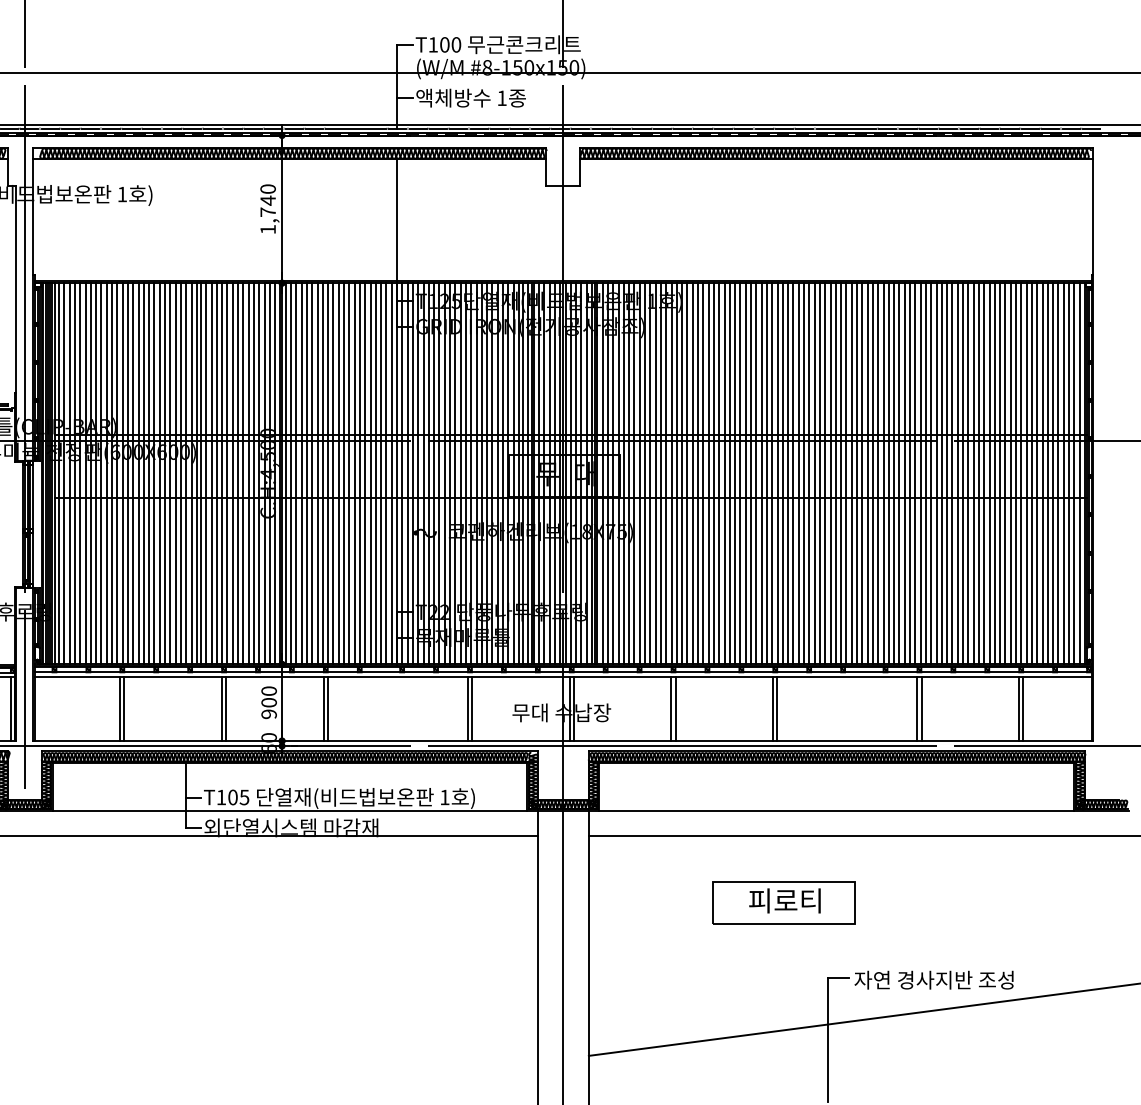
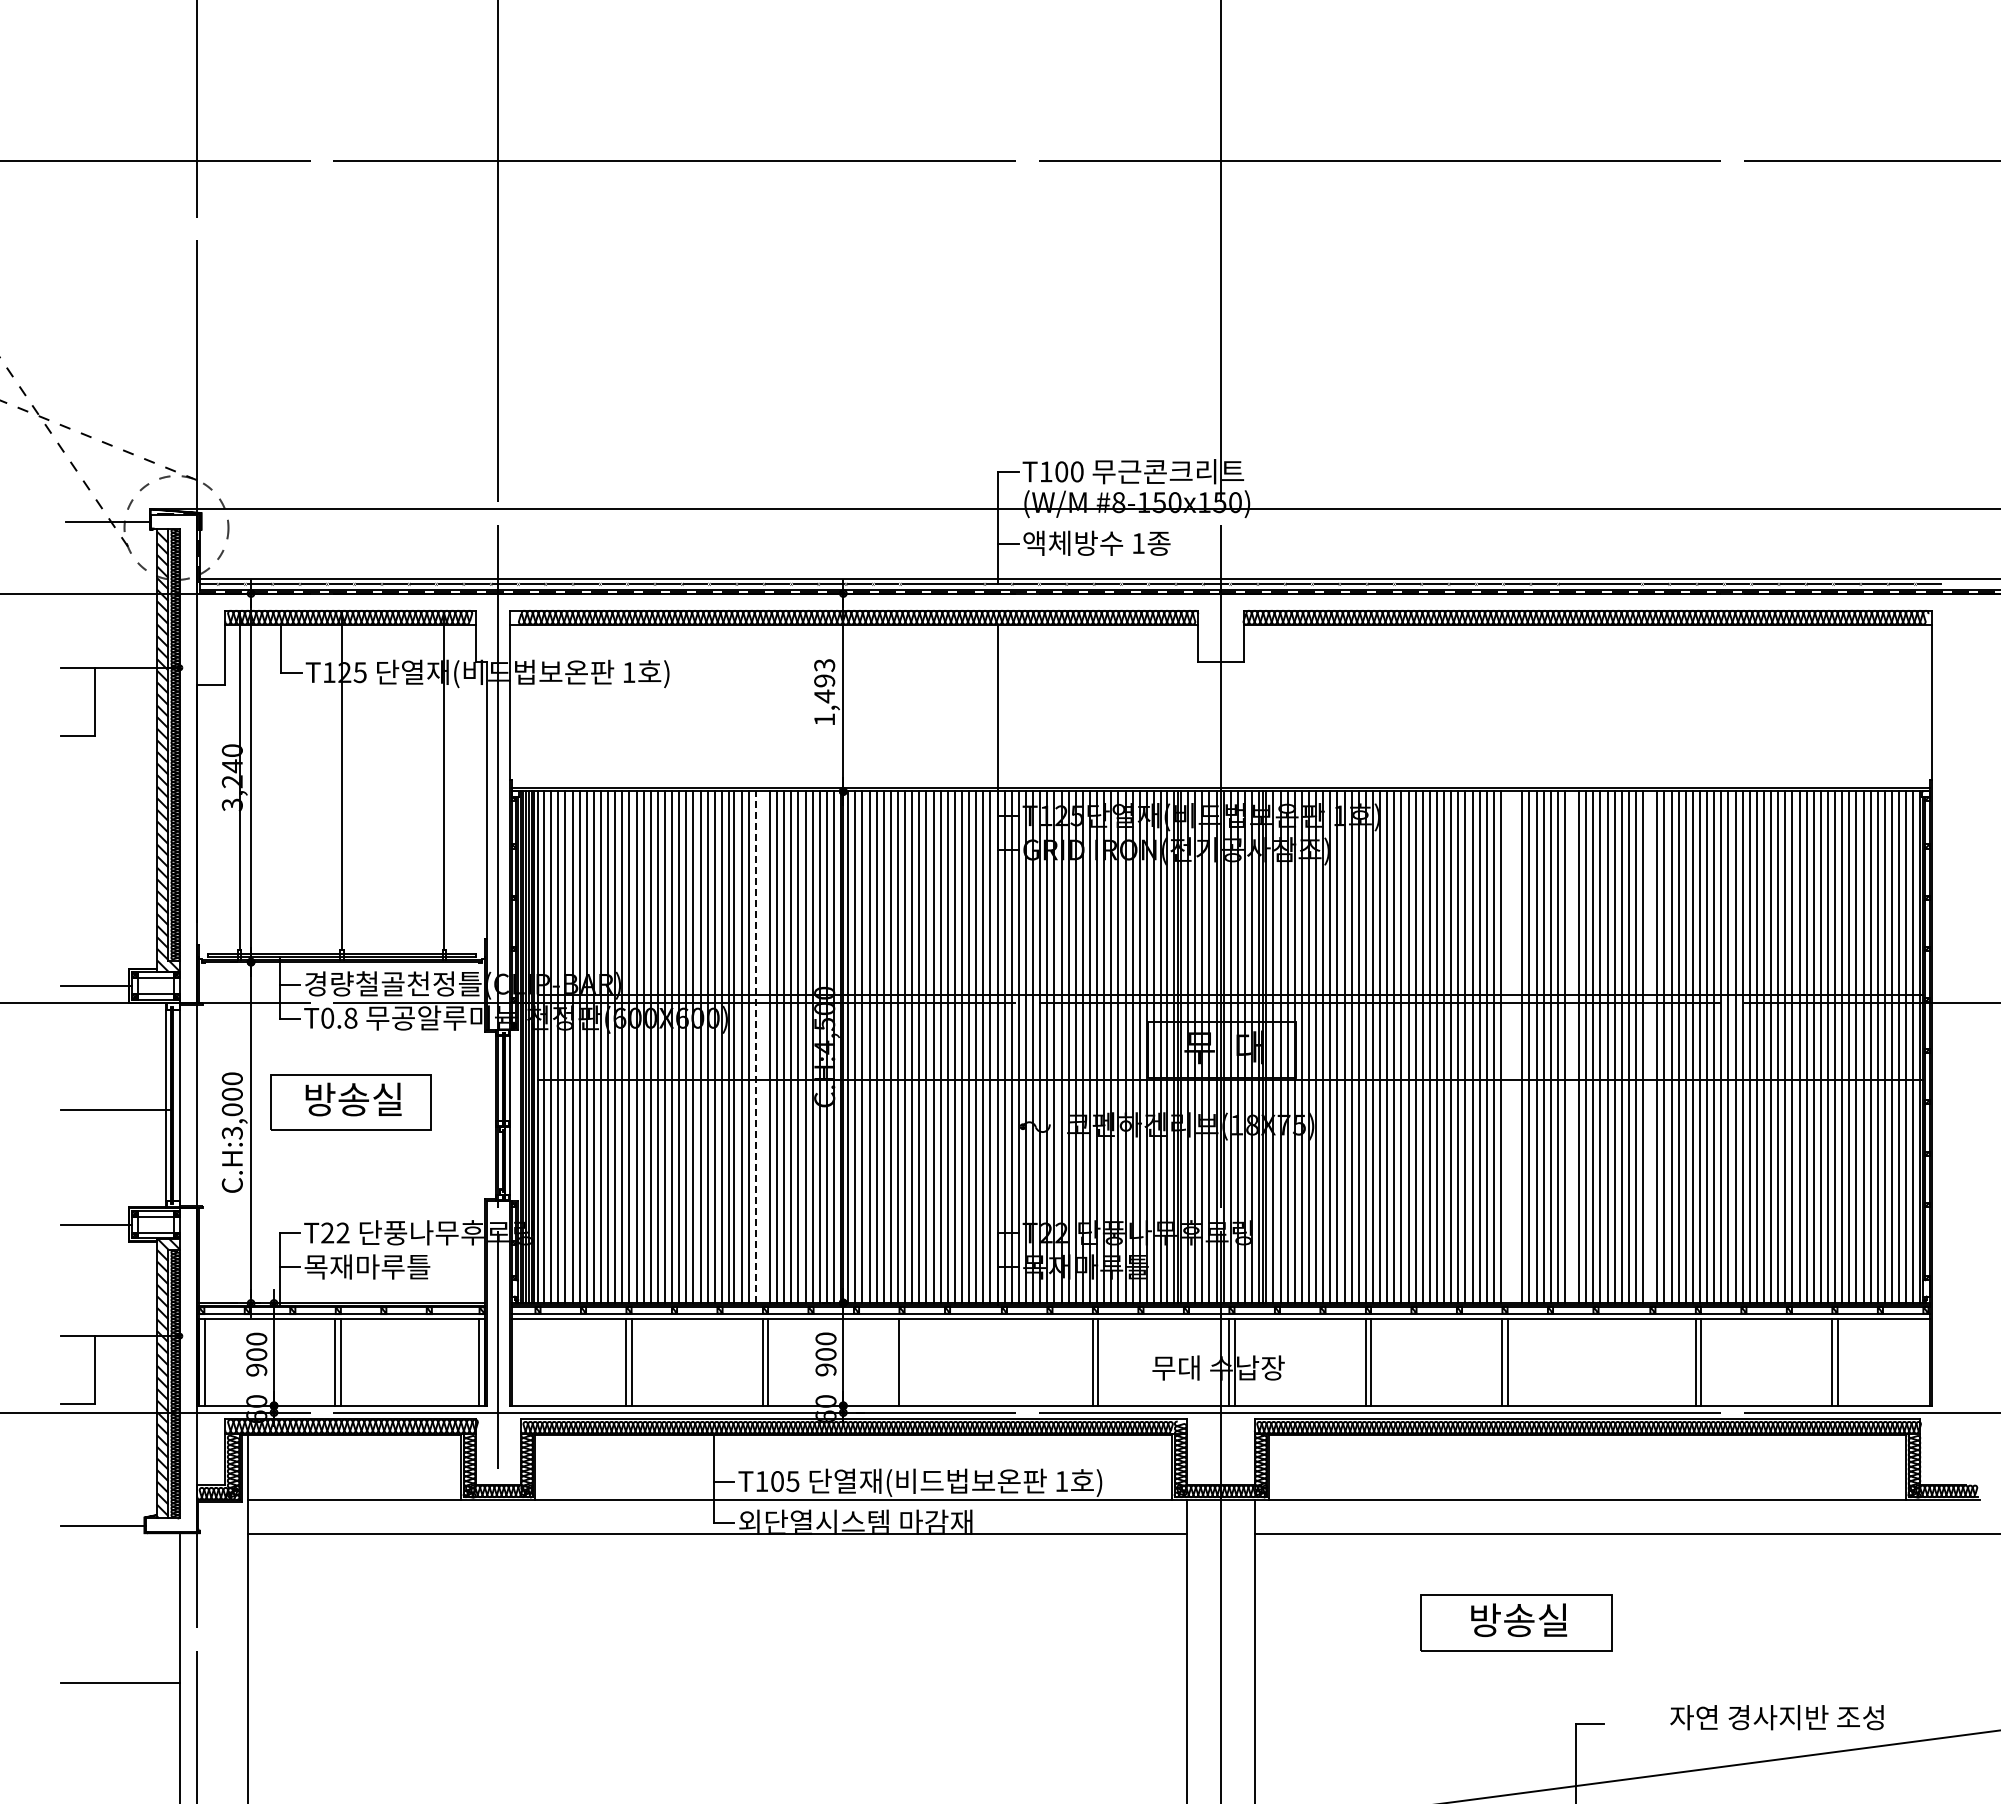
text: (268, 201) -> (824, 681), 1,740 -> 1,493
line: (216, 473) -> (755, 1047), solid -> dashed
line: (221, 473) -> (762, 1046), removed
line: (777, 473) -> (1508, 1046), removed
line: (783, 473) -> (1515, 1046), removed
line: (825, 473) -> (1572, 1046), removed
line: (883, 473) -> (1650, 1046), removed
line: (327, 708) -> (904, 1362), removed
text: (785, 901) -> (1518, 1620), 피로티 -> 방송실
text: (933, 980) -> (1776, 1717), moved

